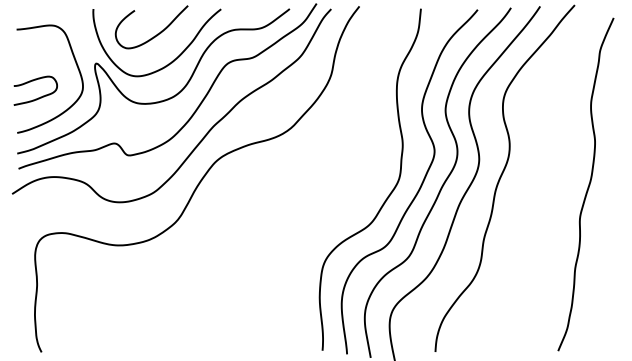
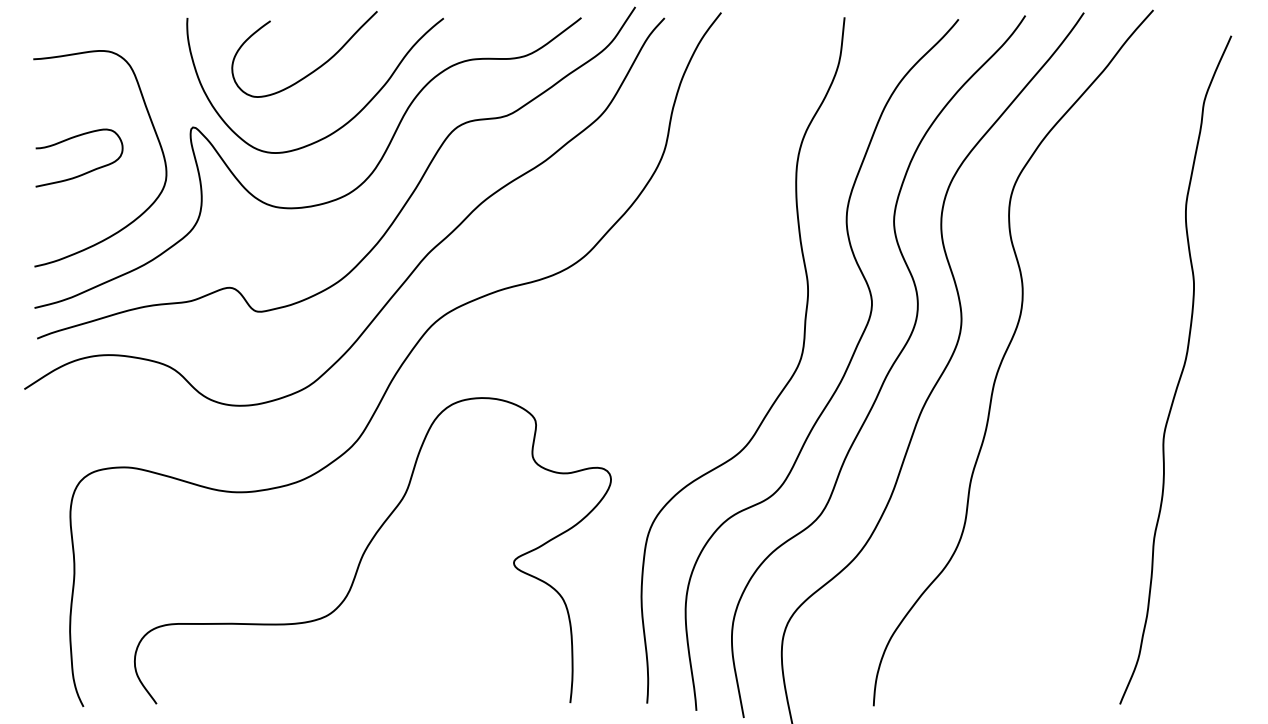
curve: (38, 97) -> (85, 171), moved
curve: (183, 274) -> (368, 550), added

